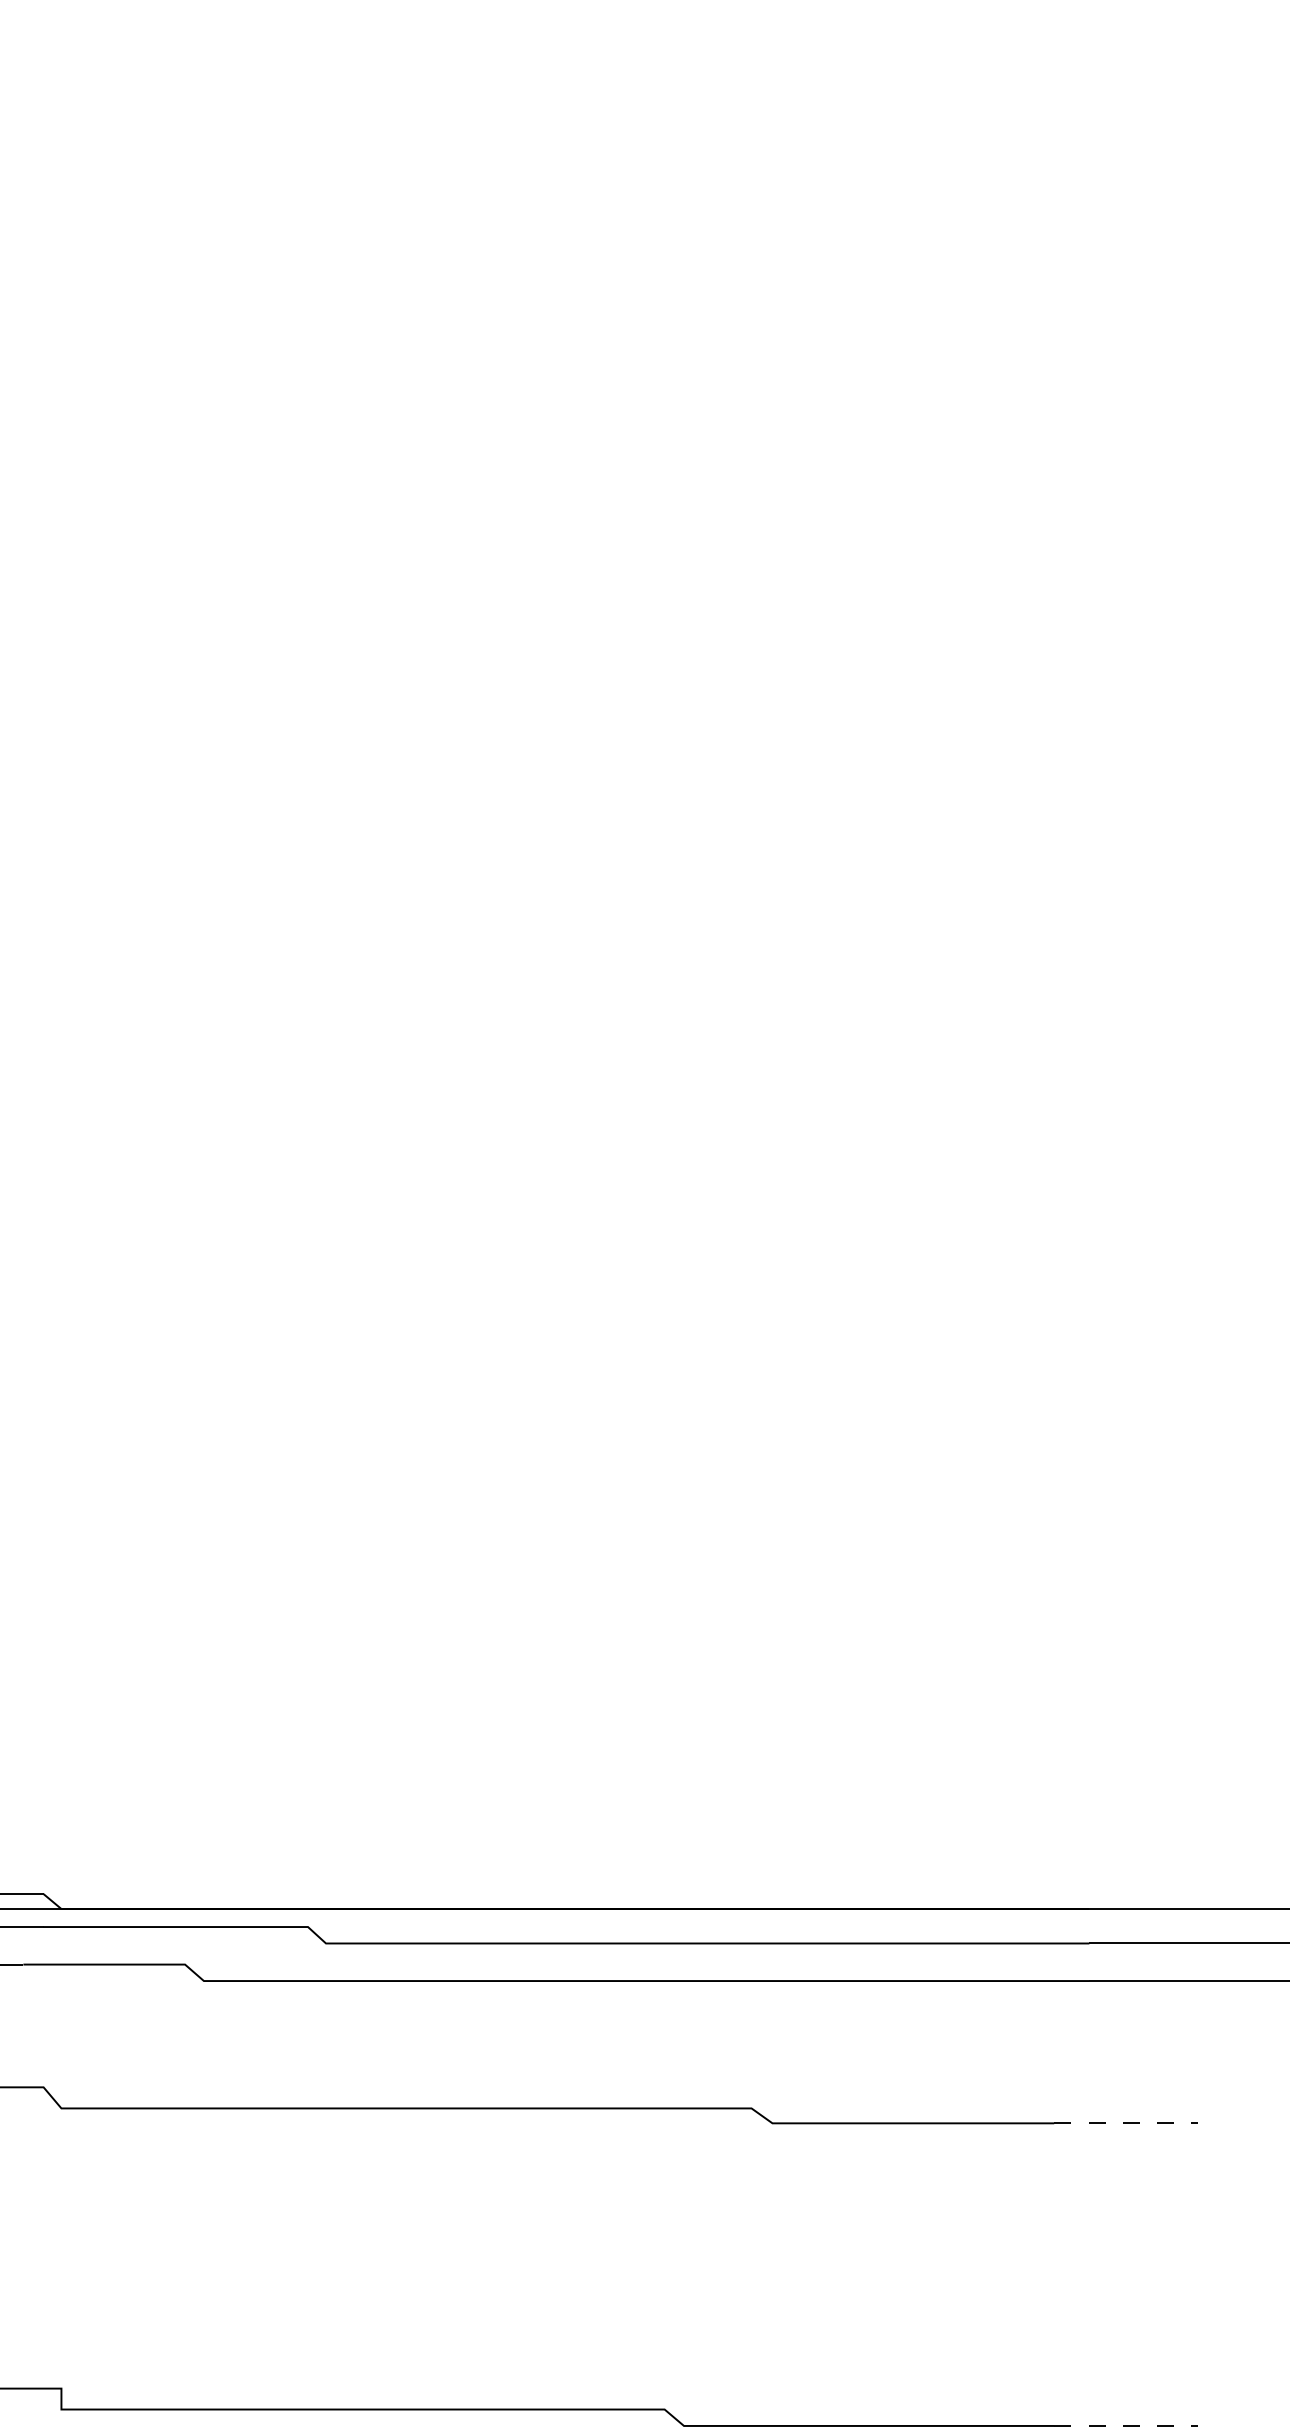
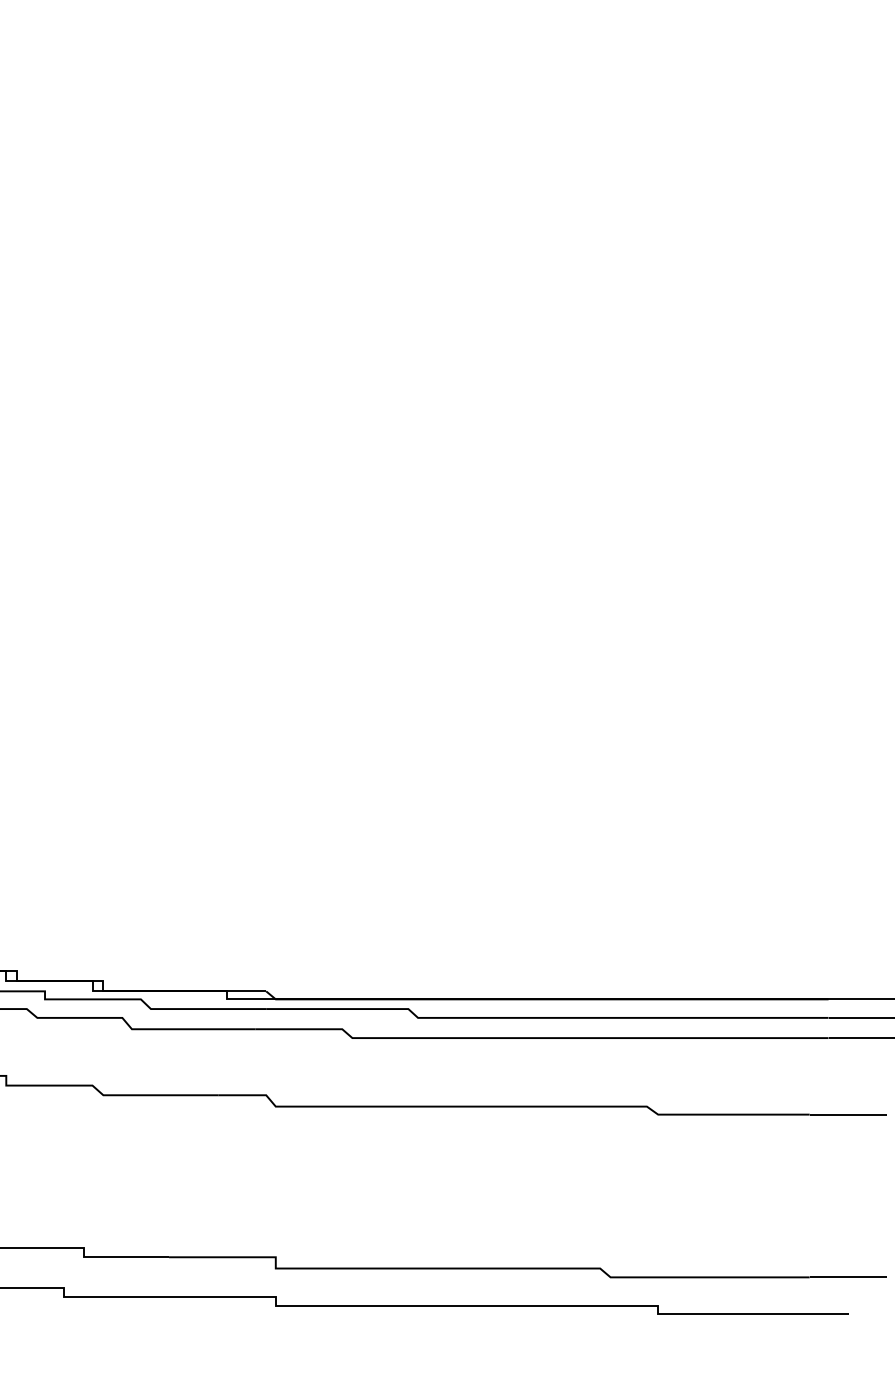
line: (1126, 2123) -> (848, 1114), dashed -> solid
line: (1126, 2426) -> (848, 1277), dashed -> solid

